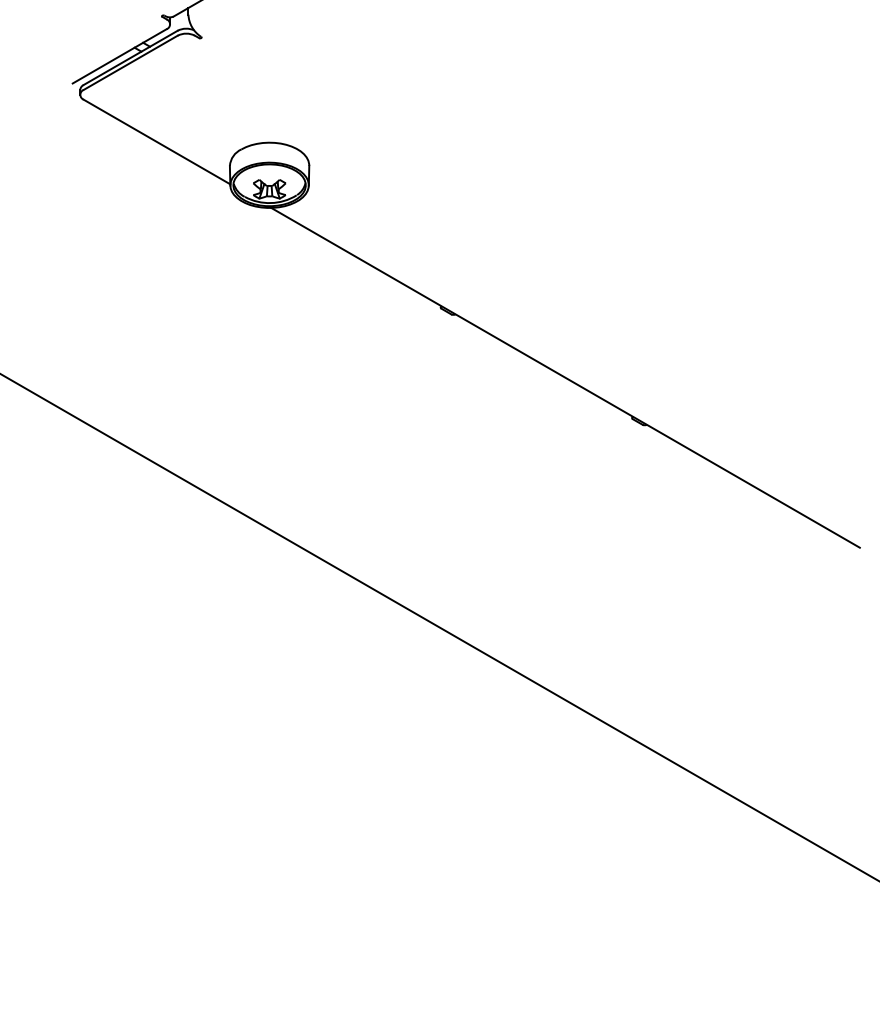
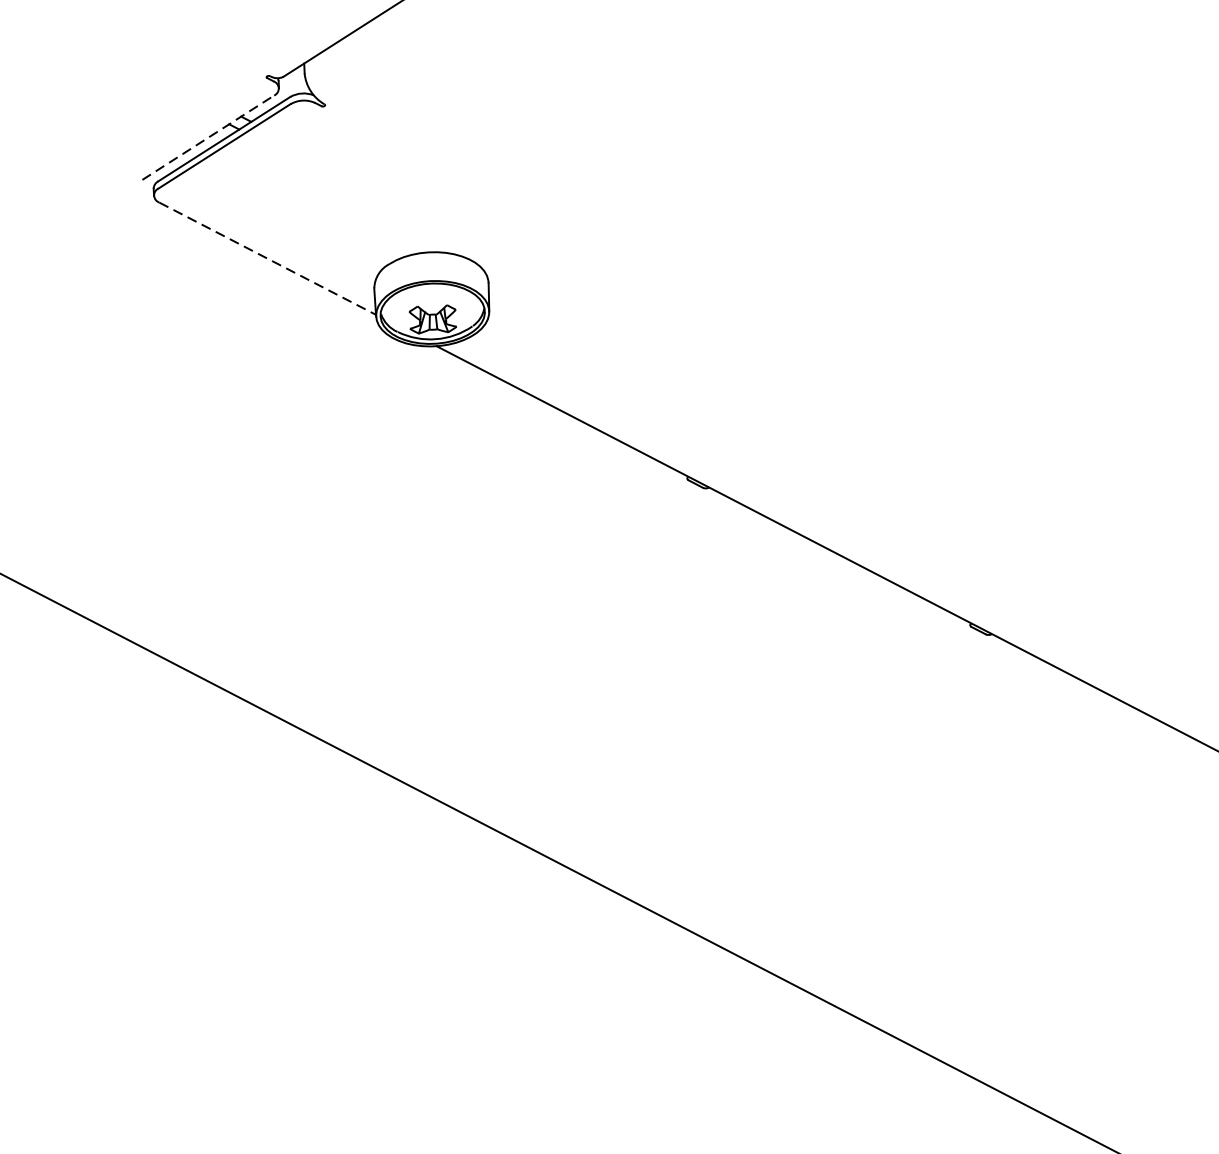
line: (120, 56) -> (209, 137), solid -> dashed
line: (157, 142) -> (268, 259), solid -> dashed

